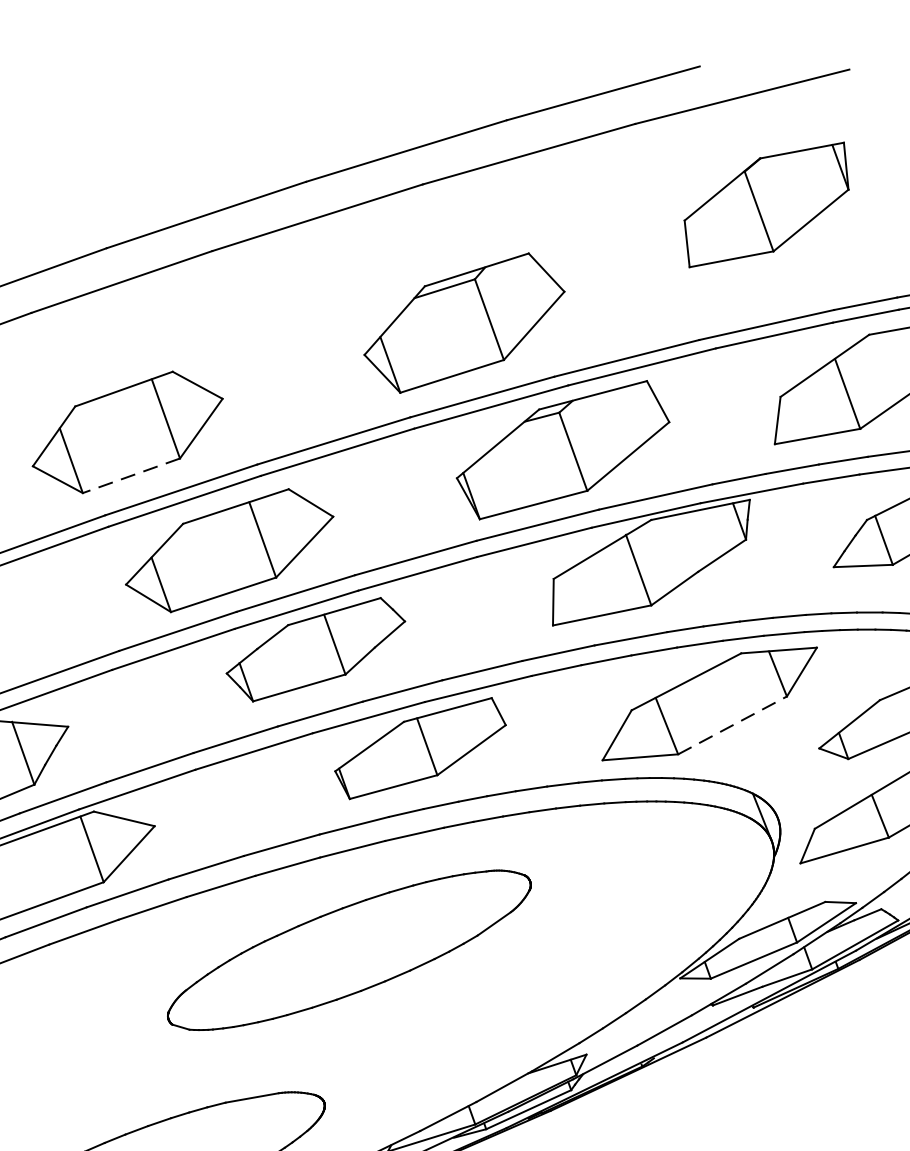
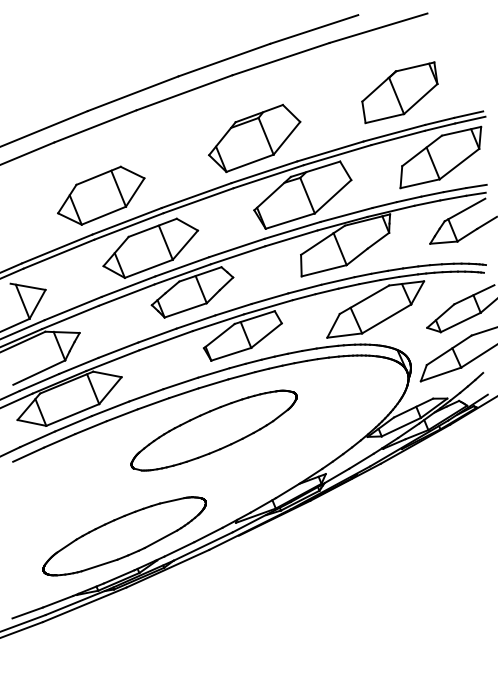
part: (765, 204) -> (399, 92), moved
line: (130, 475) -> (103, 215), dashed -> solid
line: (734, 724) -> (387, 318), dashed -> solid

